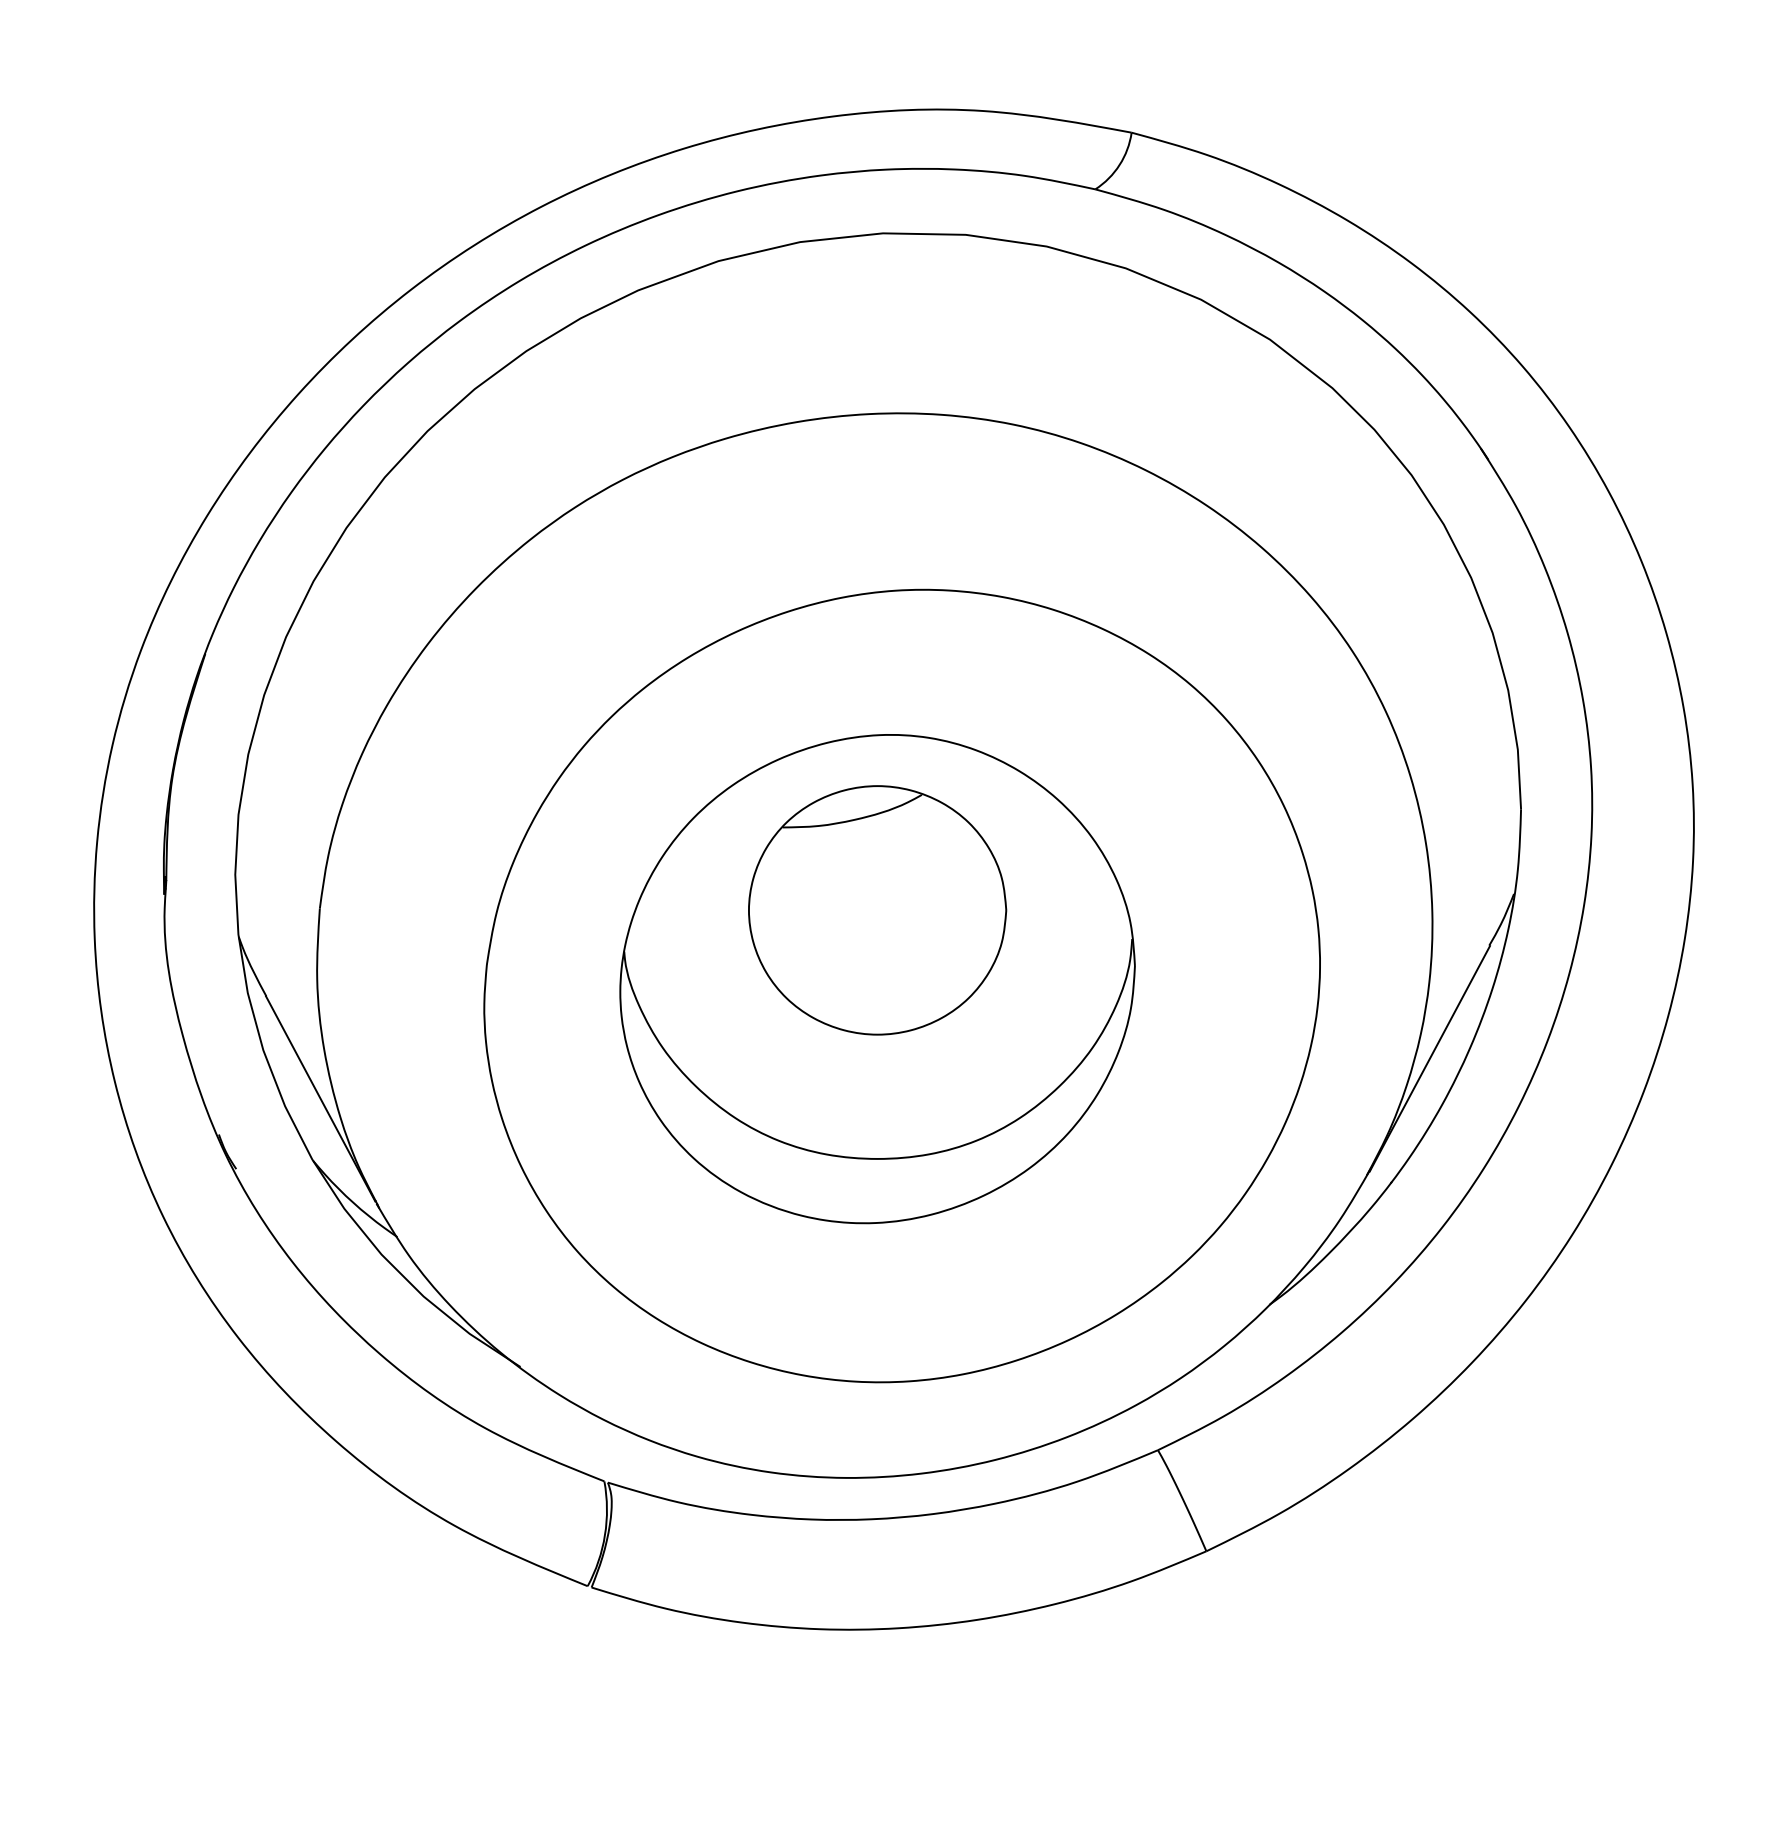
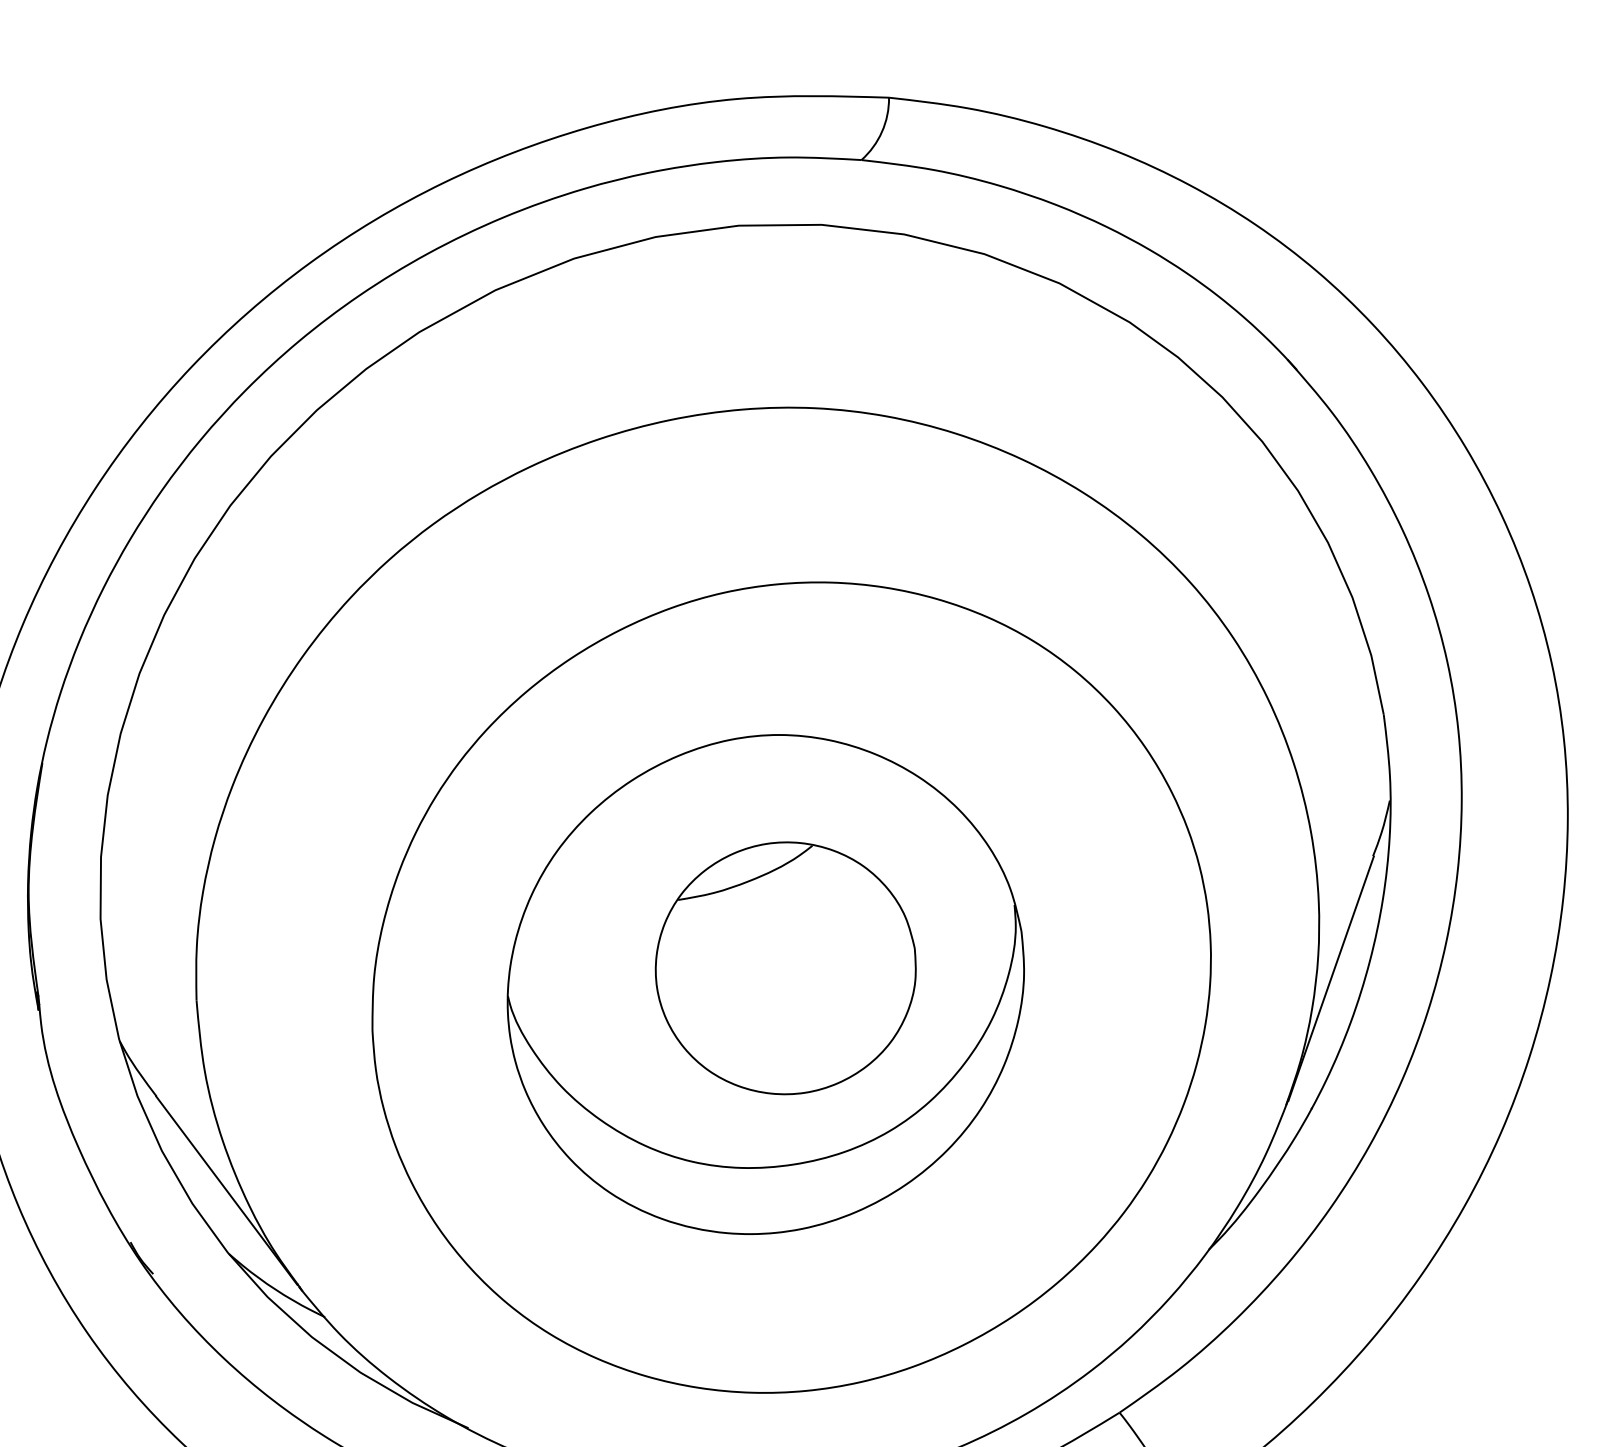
part: (877, 910) -> (785, 968), moved

